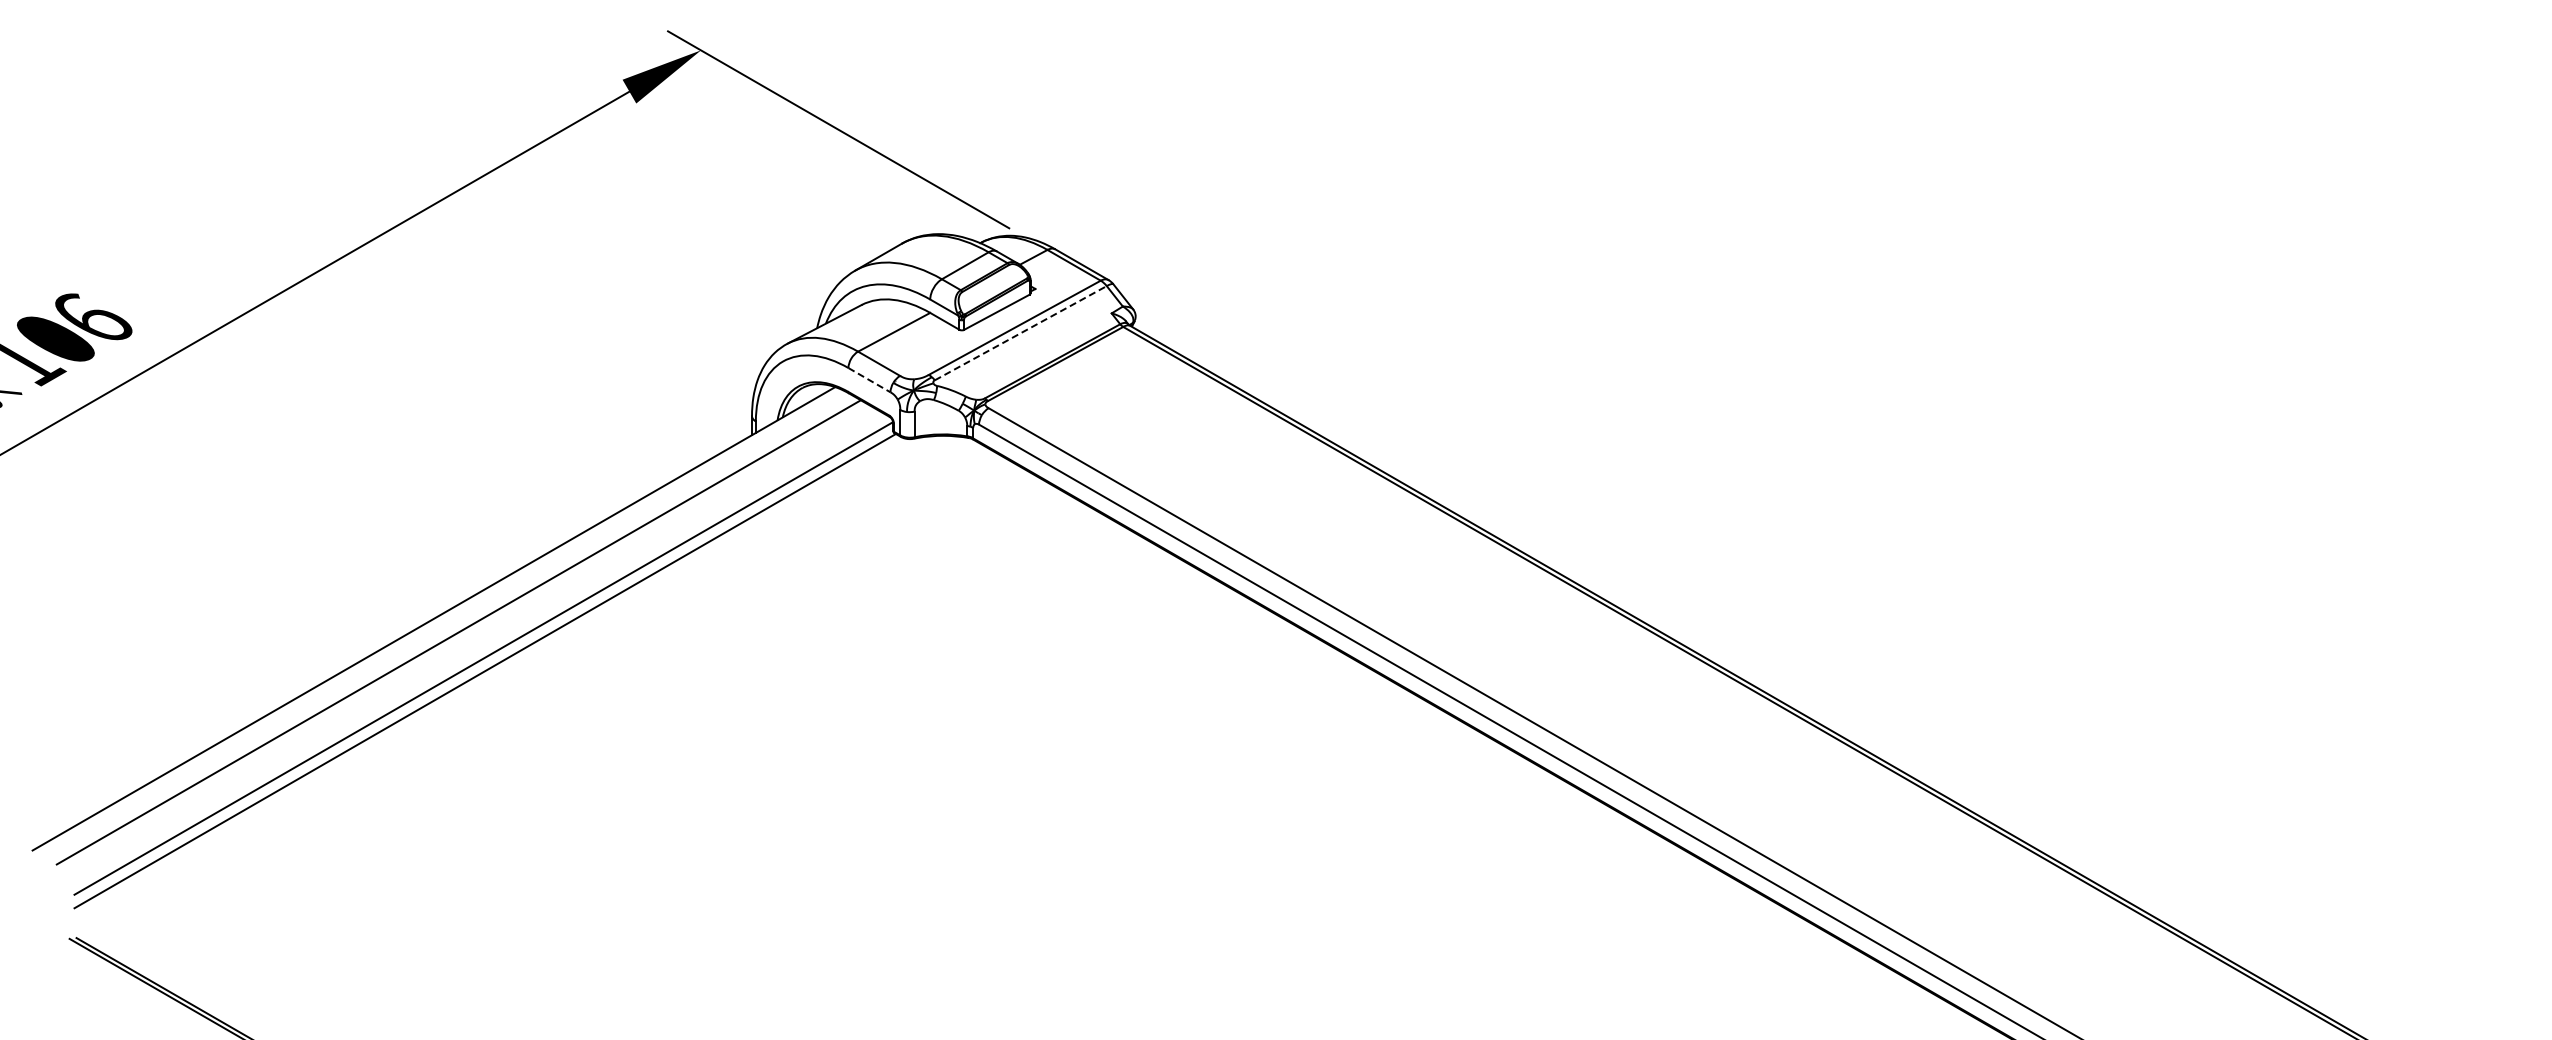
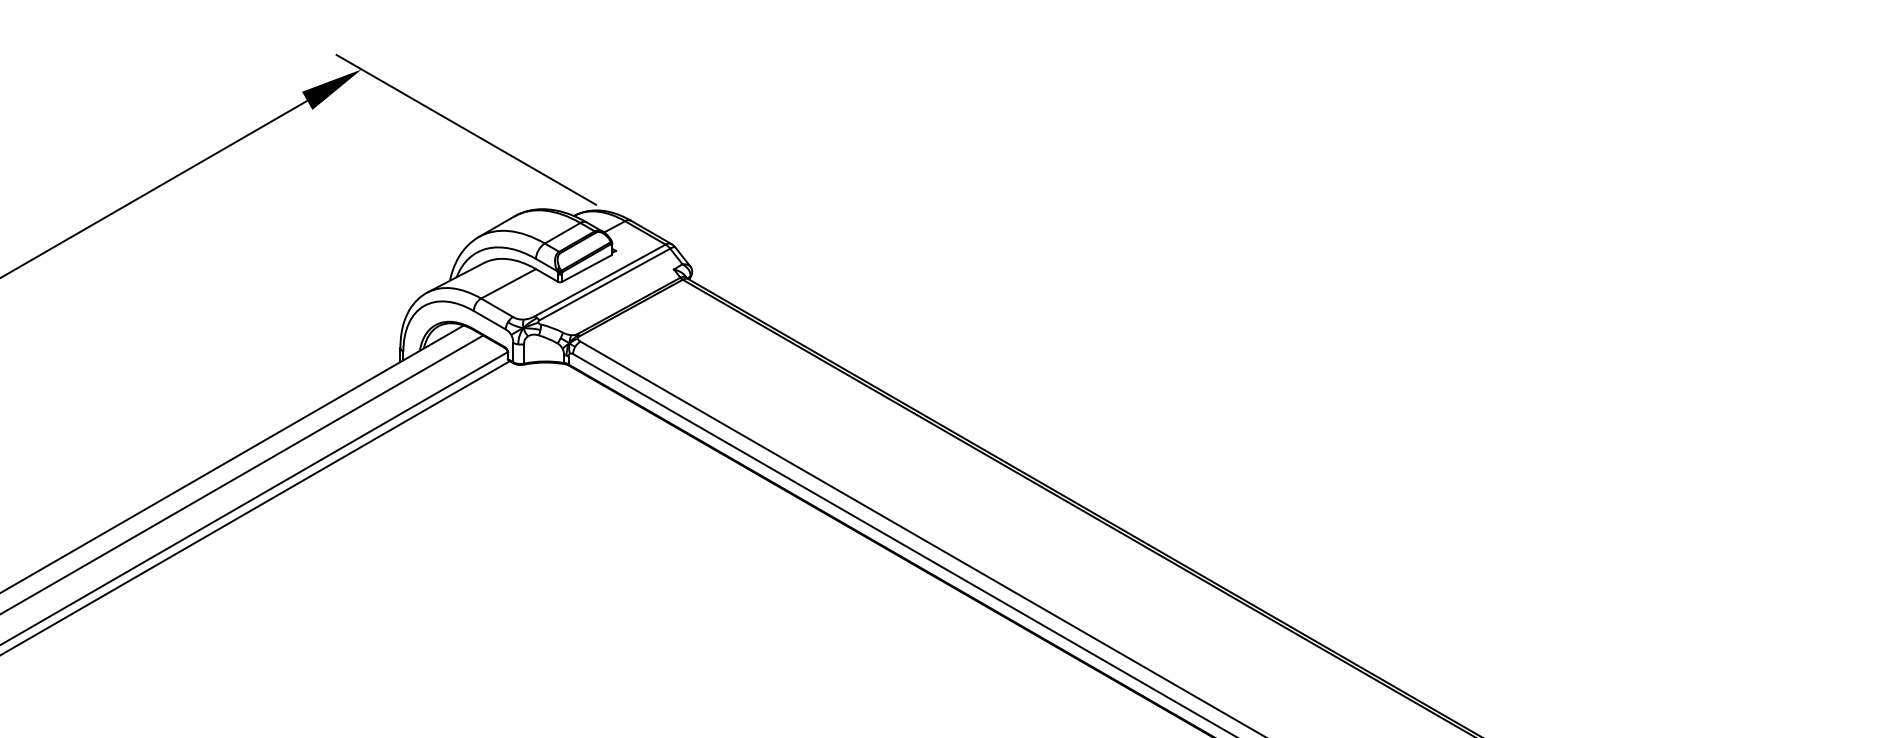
line: (1021, 332) -> (605, 283), dashed -> solid
line: (869, 380) -> (489, 320), dashed -> solid

